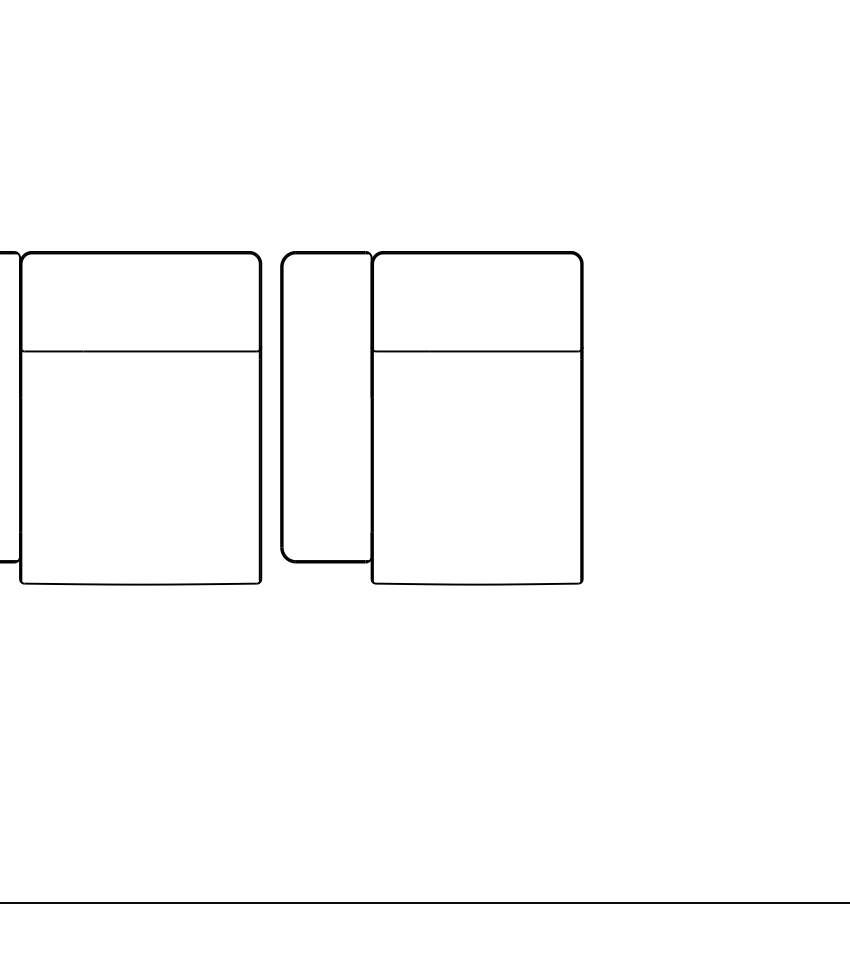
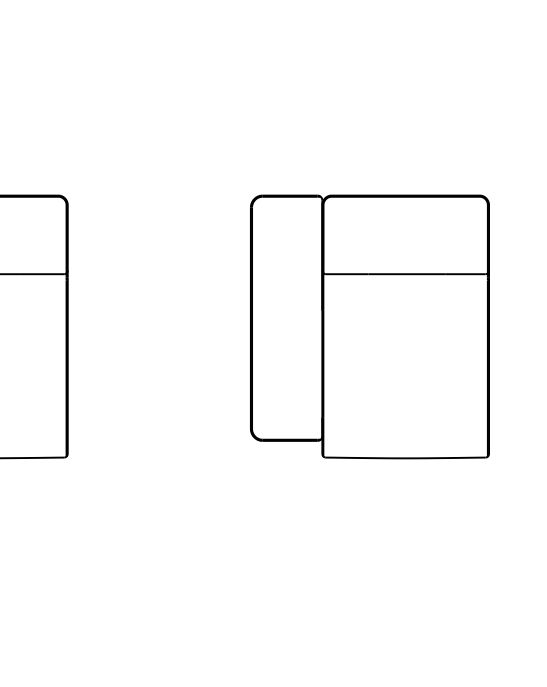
part: (431, 418) -> (369, 327), moved

